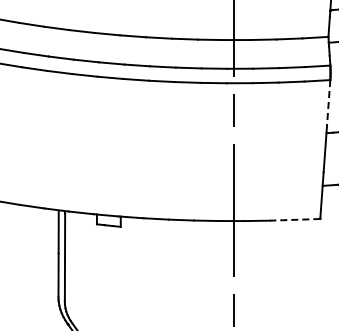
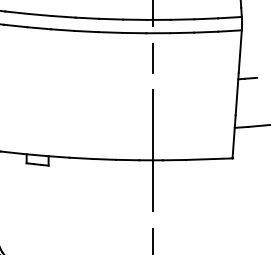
line: (328, 103) -> (240, 51), dashed -> solid
line: (294, 219) -> (208, 158), dashed -> solid

